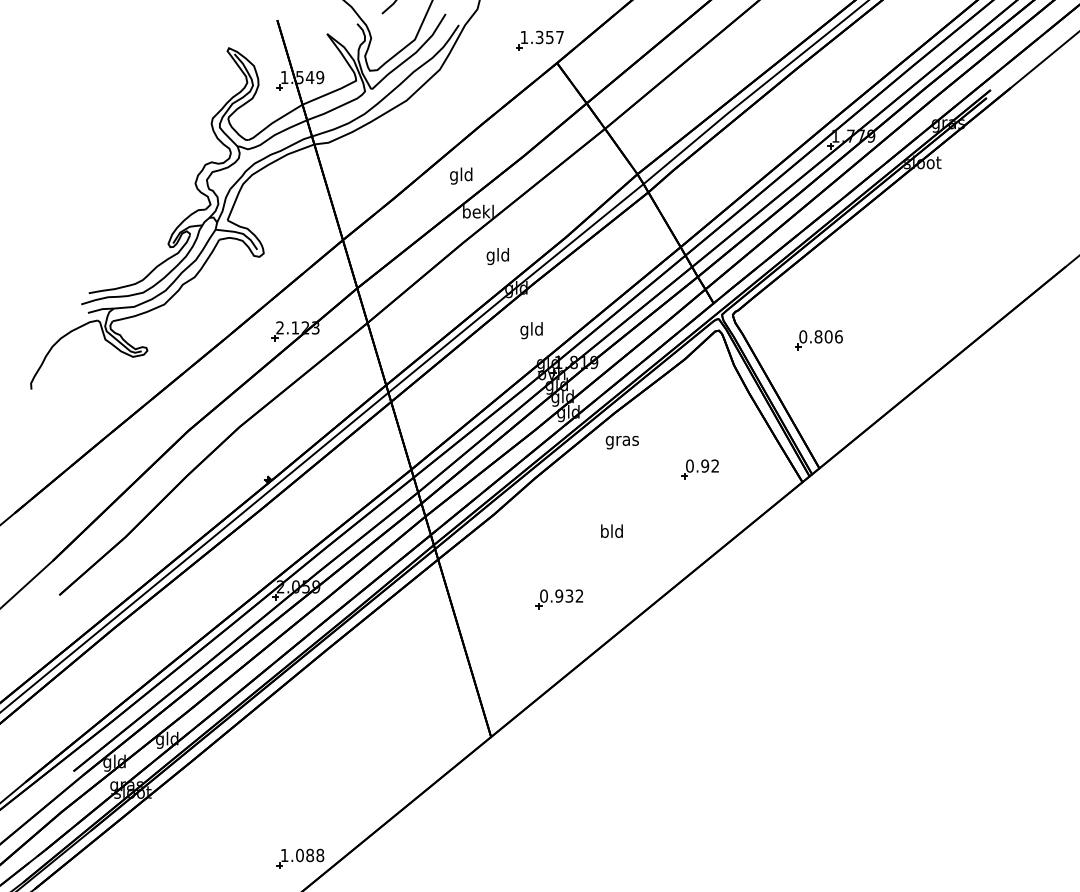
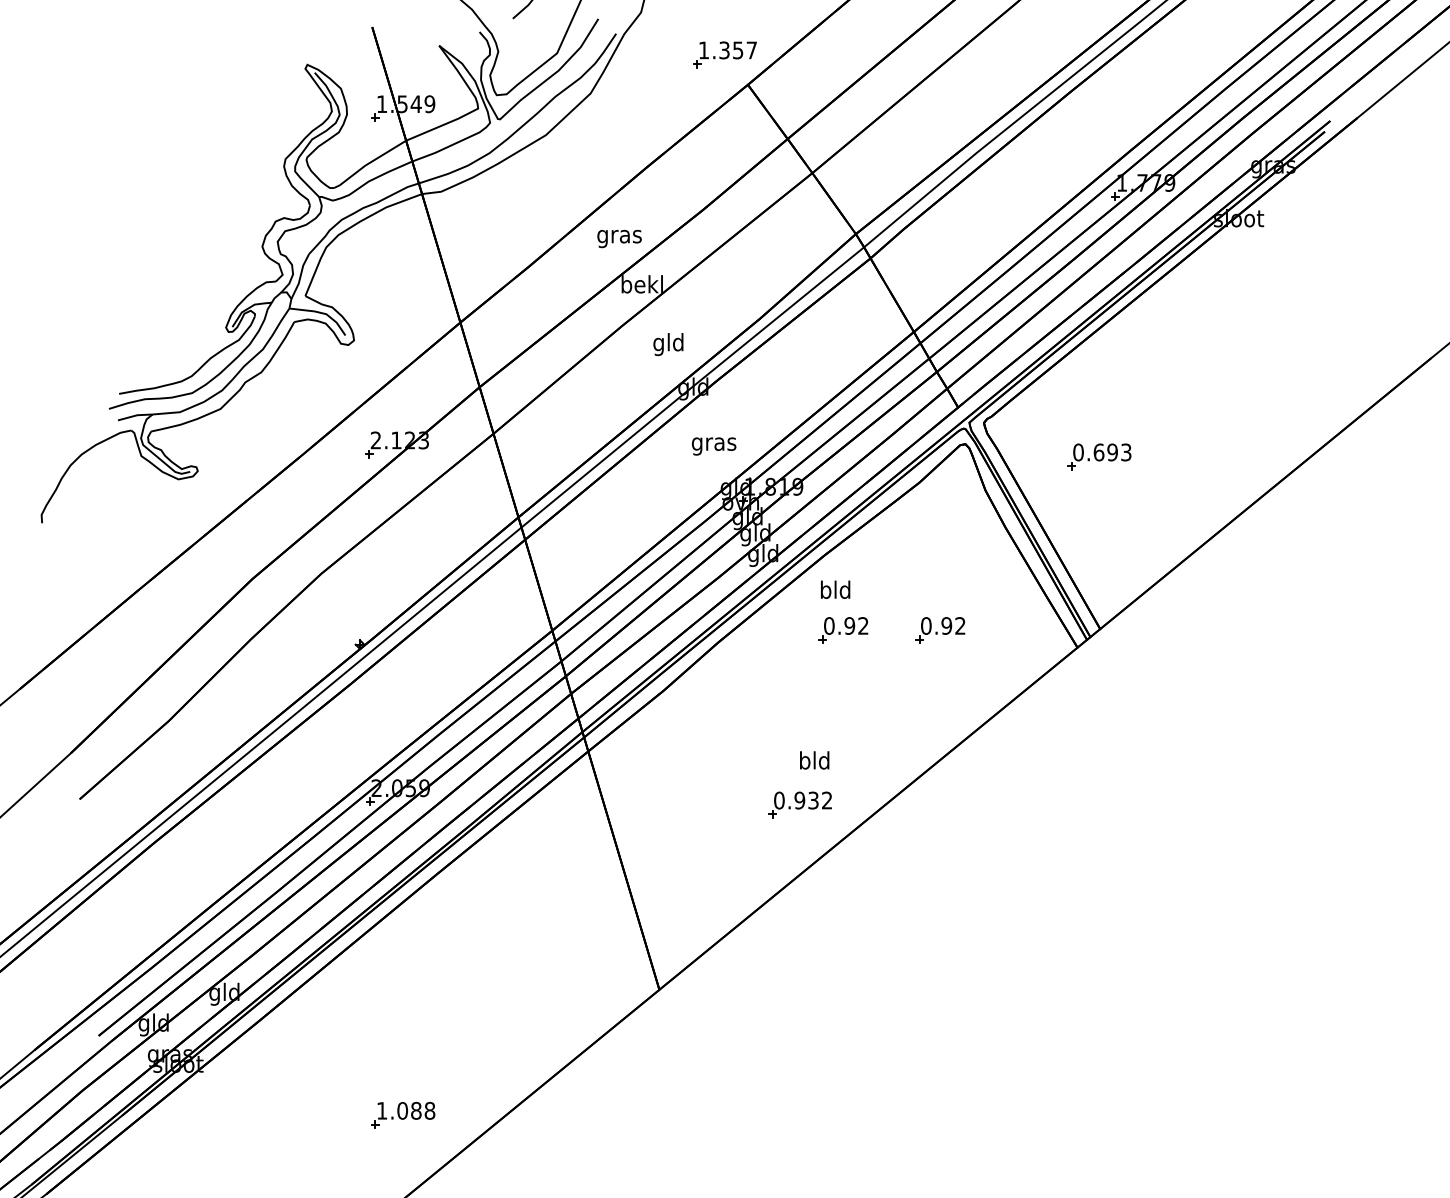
text: (461, 176) -> (619, 236), gld -> gras
text: (531, 330) -> (713, 443), gld -> gras
text: (828, 336) -> (1112, 452), 0.806 -> 0.693
text: (622, 440) -> (835, 591), gras -> bld
part: (628, 469) -> (843, 630), added
text: (611, 531) -> (814, 760), moved
part: (558, 599) -> (799, 804), moved
part: (300, 858) -> (403, 1115), moved

